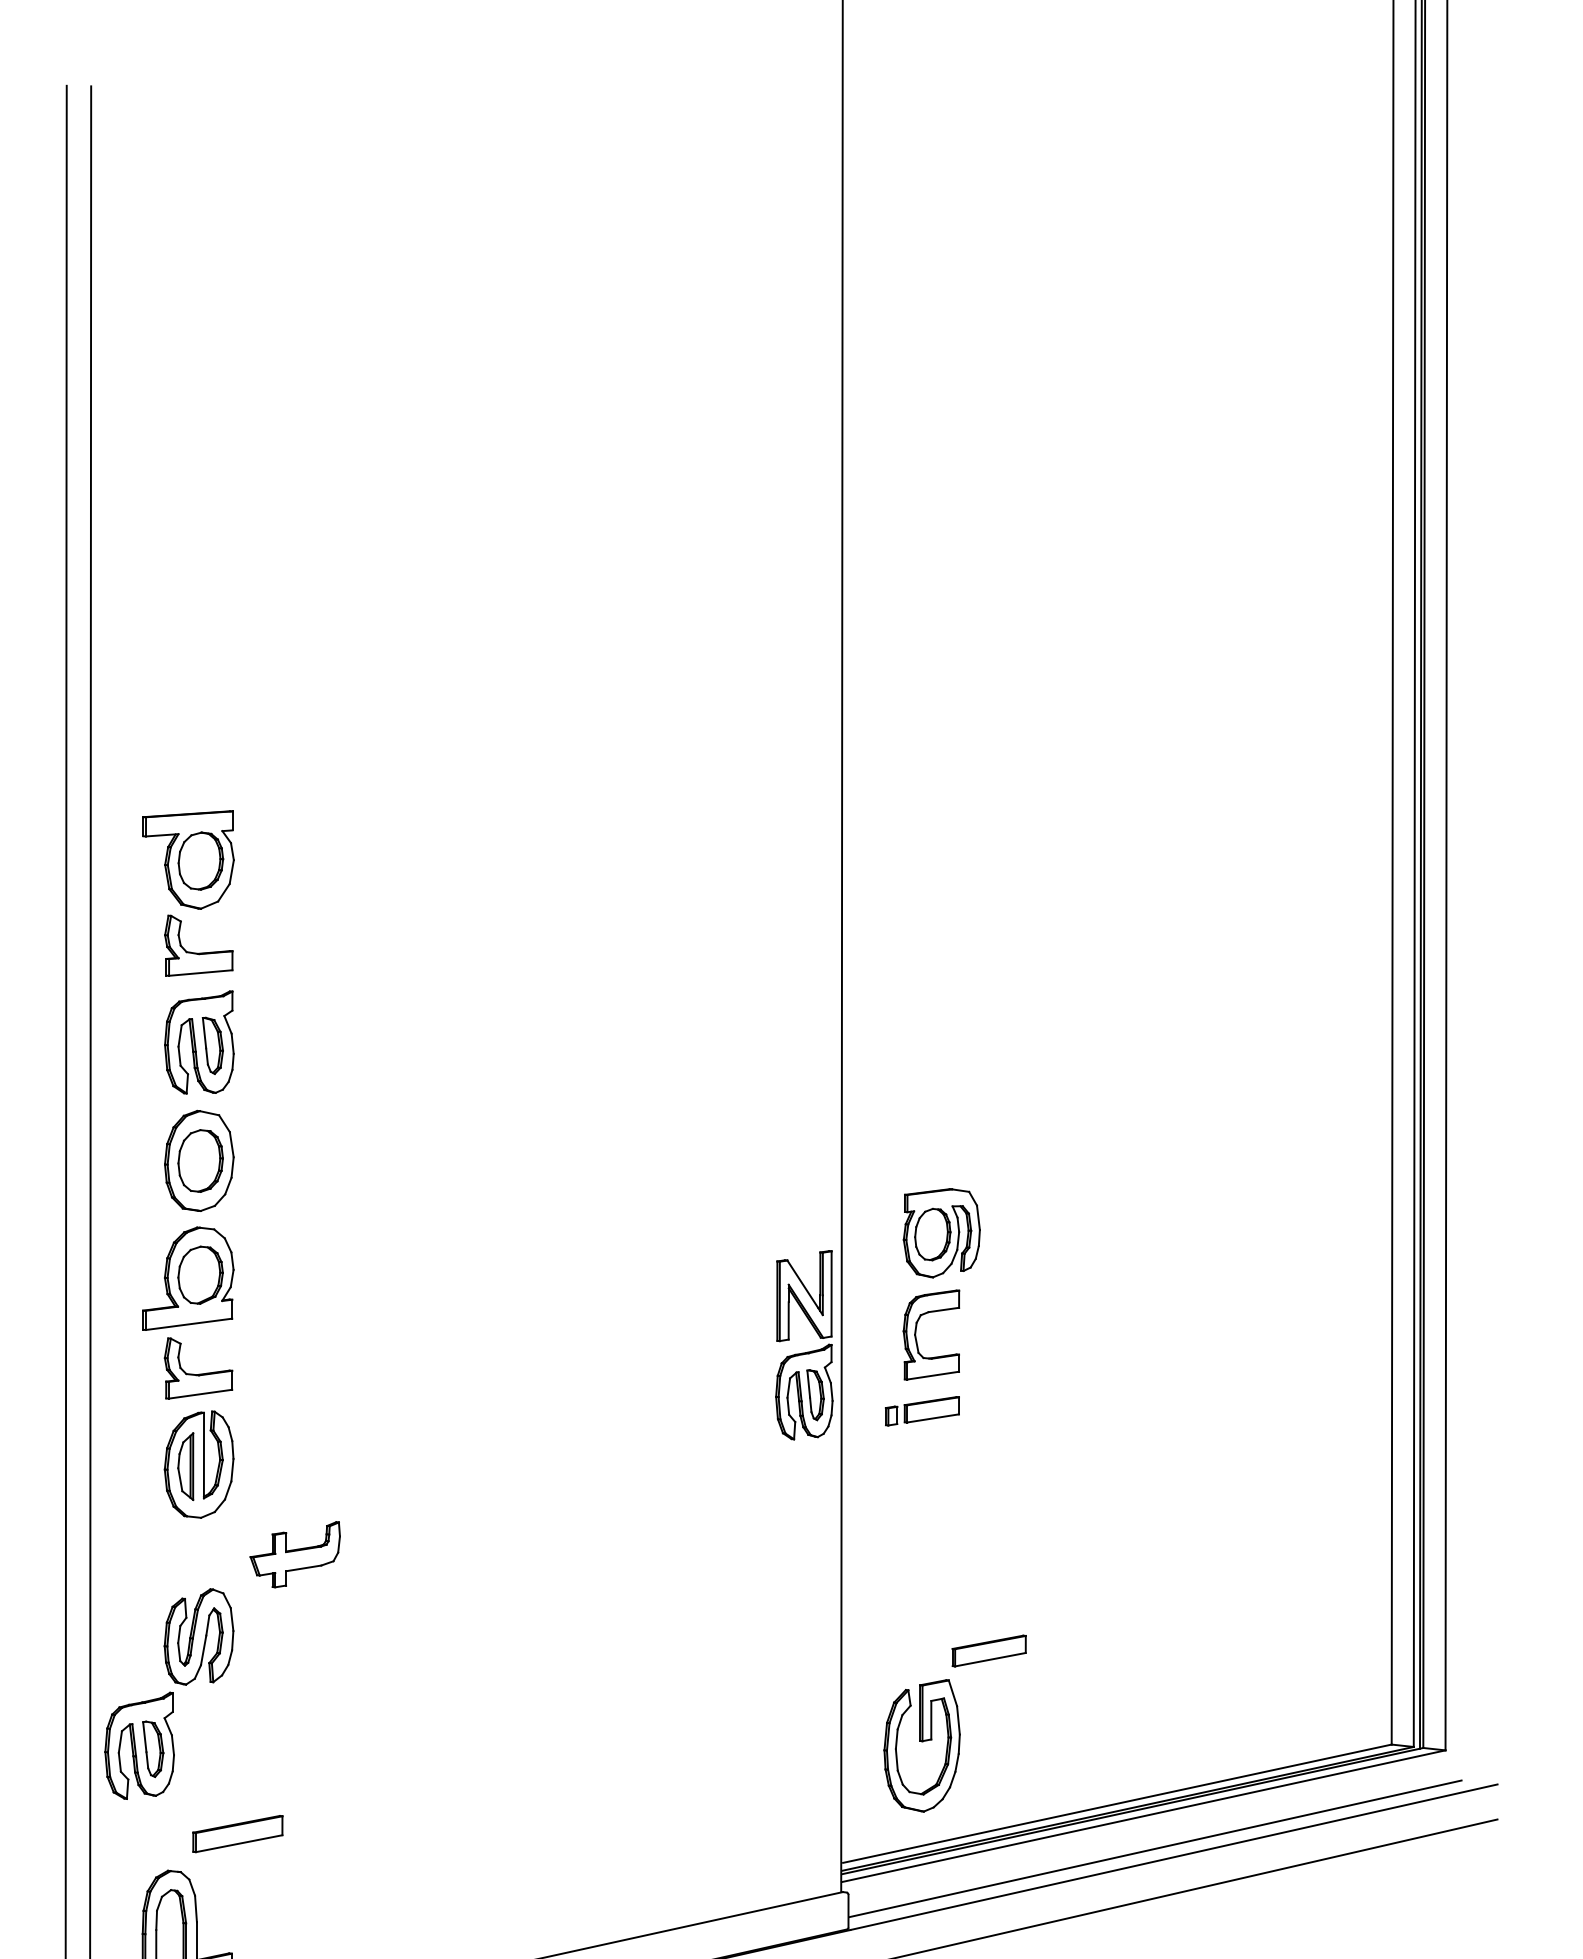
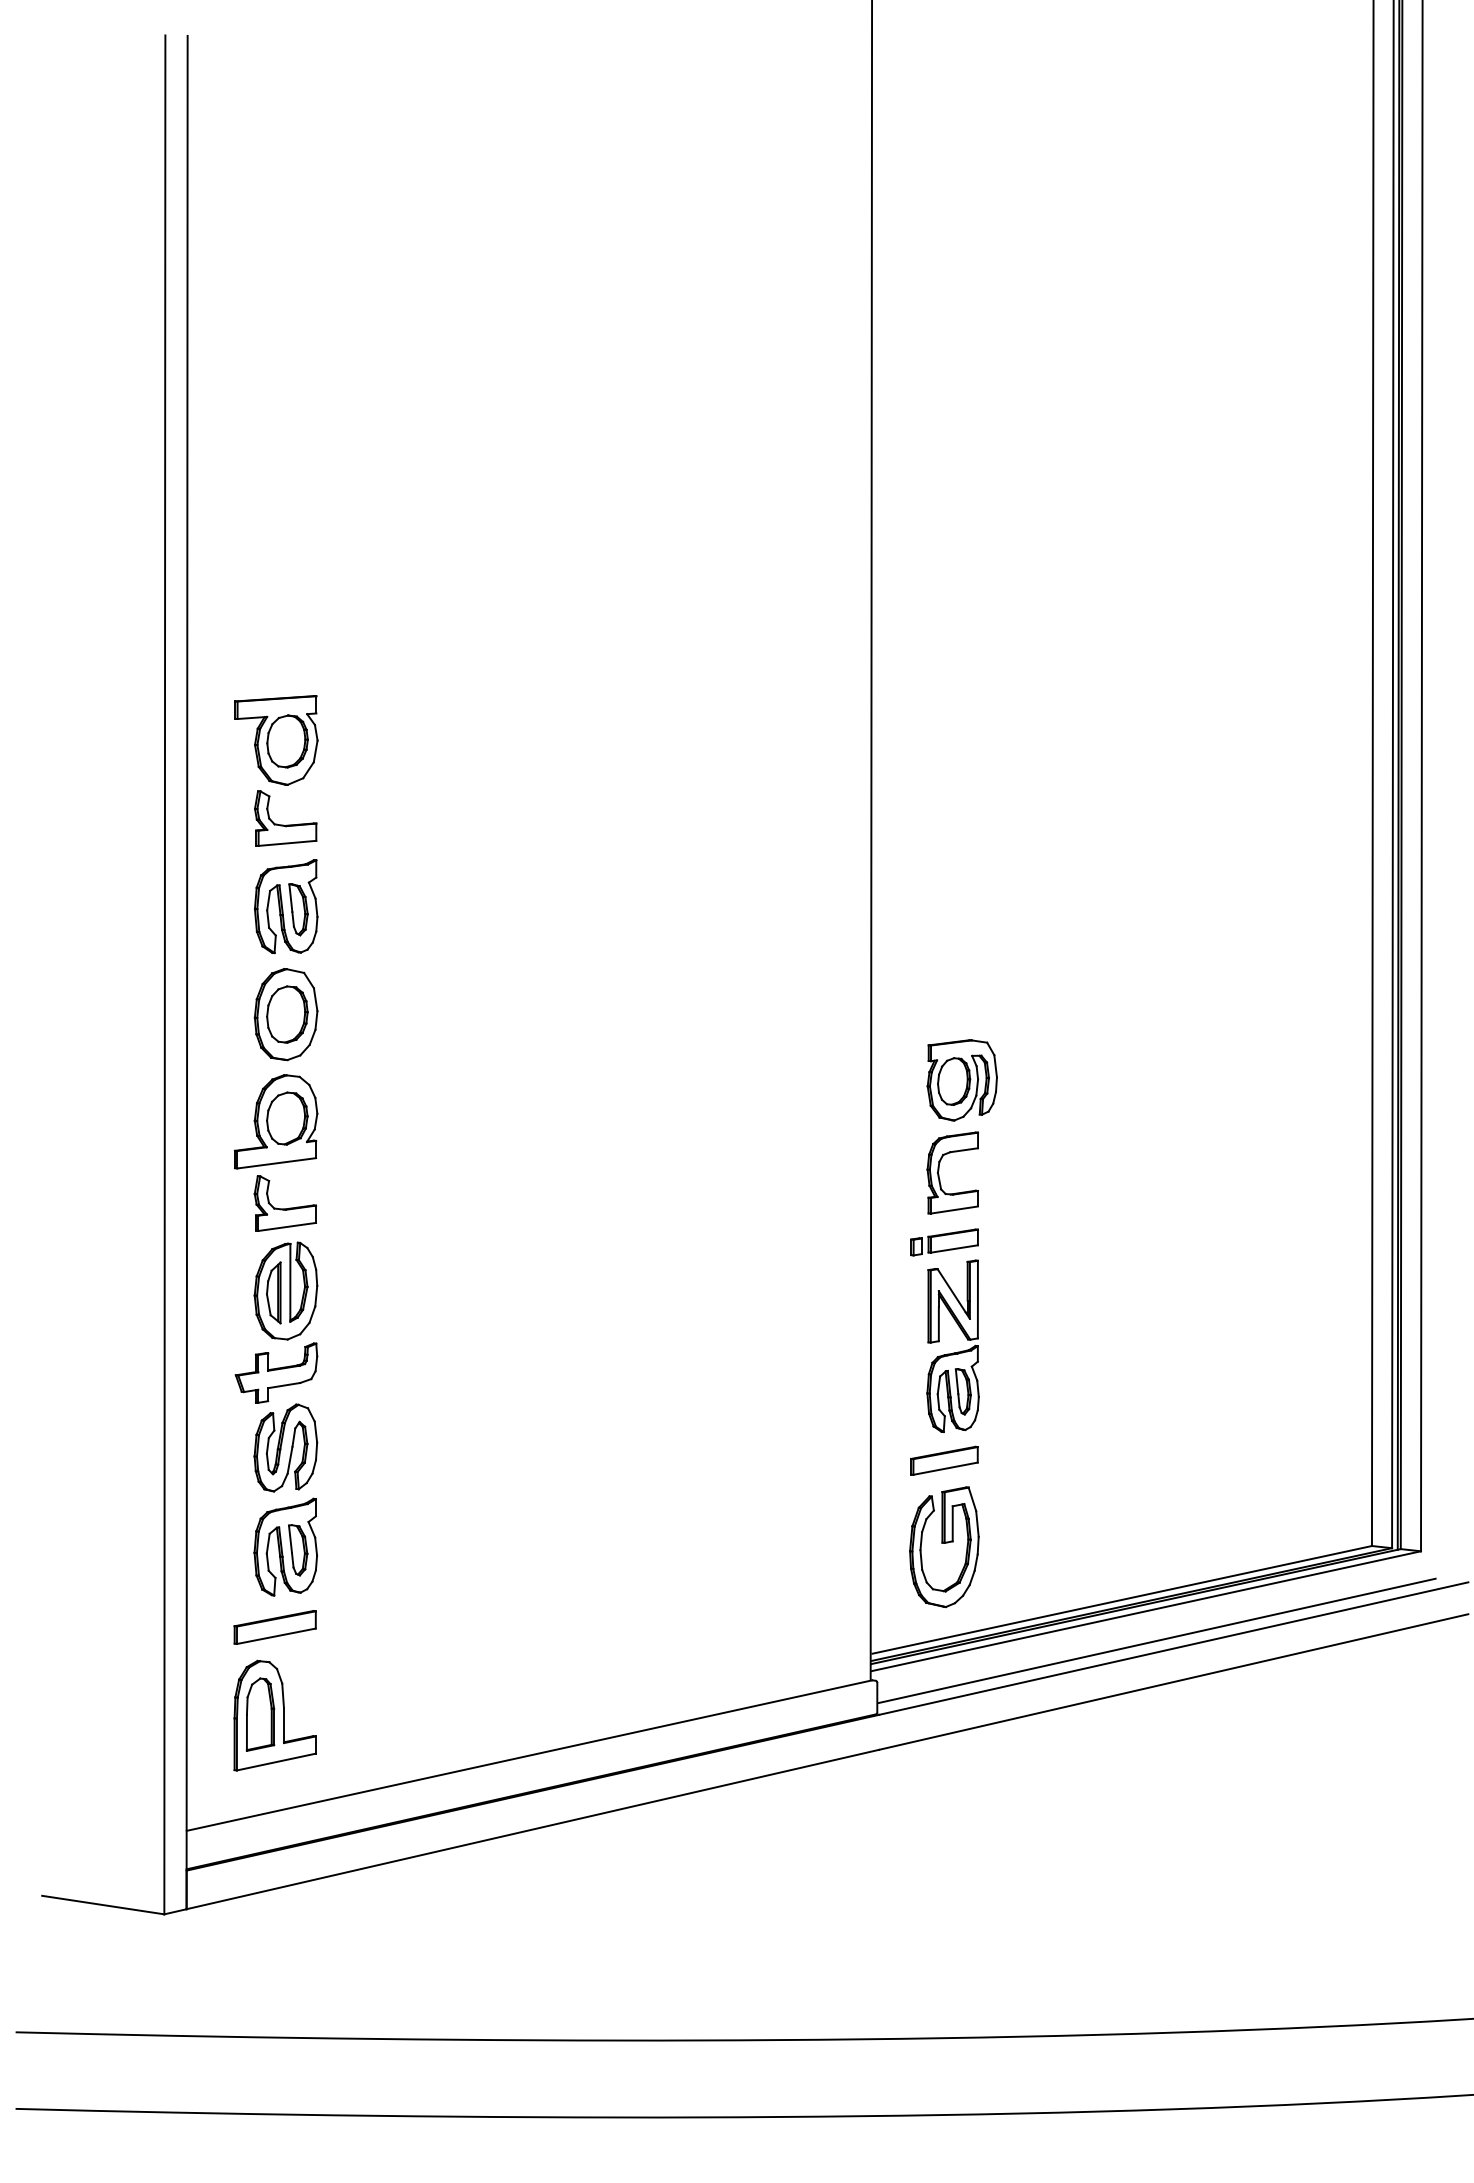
part: (803, 1351) -> (952, 1352), moved
part: (295, 1554) -> (276, 1372), moved
part: (989, 1650) -> (944, 1460), moved
part: (139, 1745) -> (285, 1546), moved
part: (237, 1834) -> (274, 1627), moved

